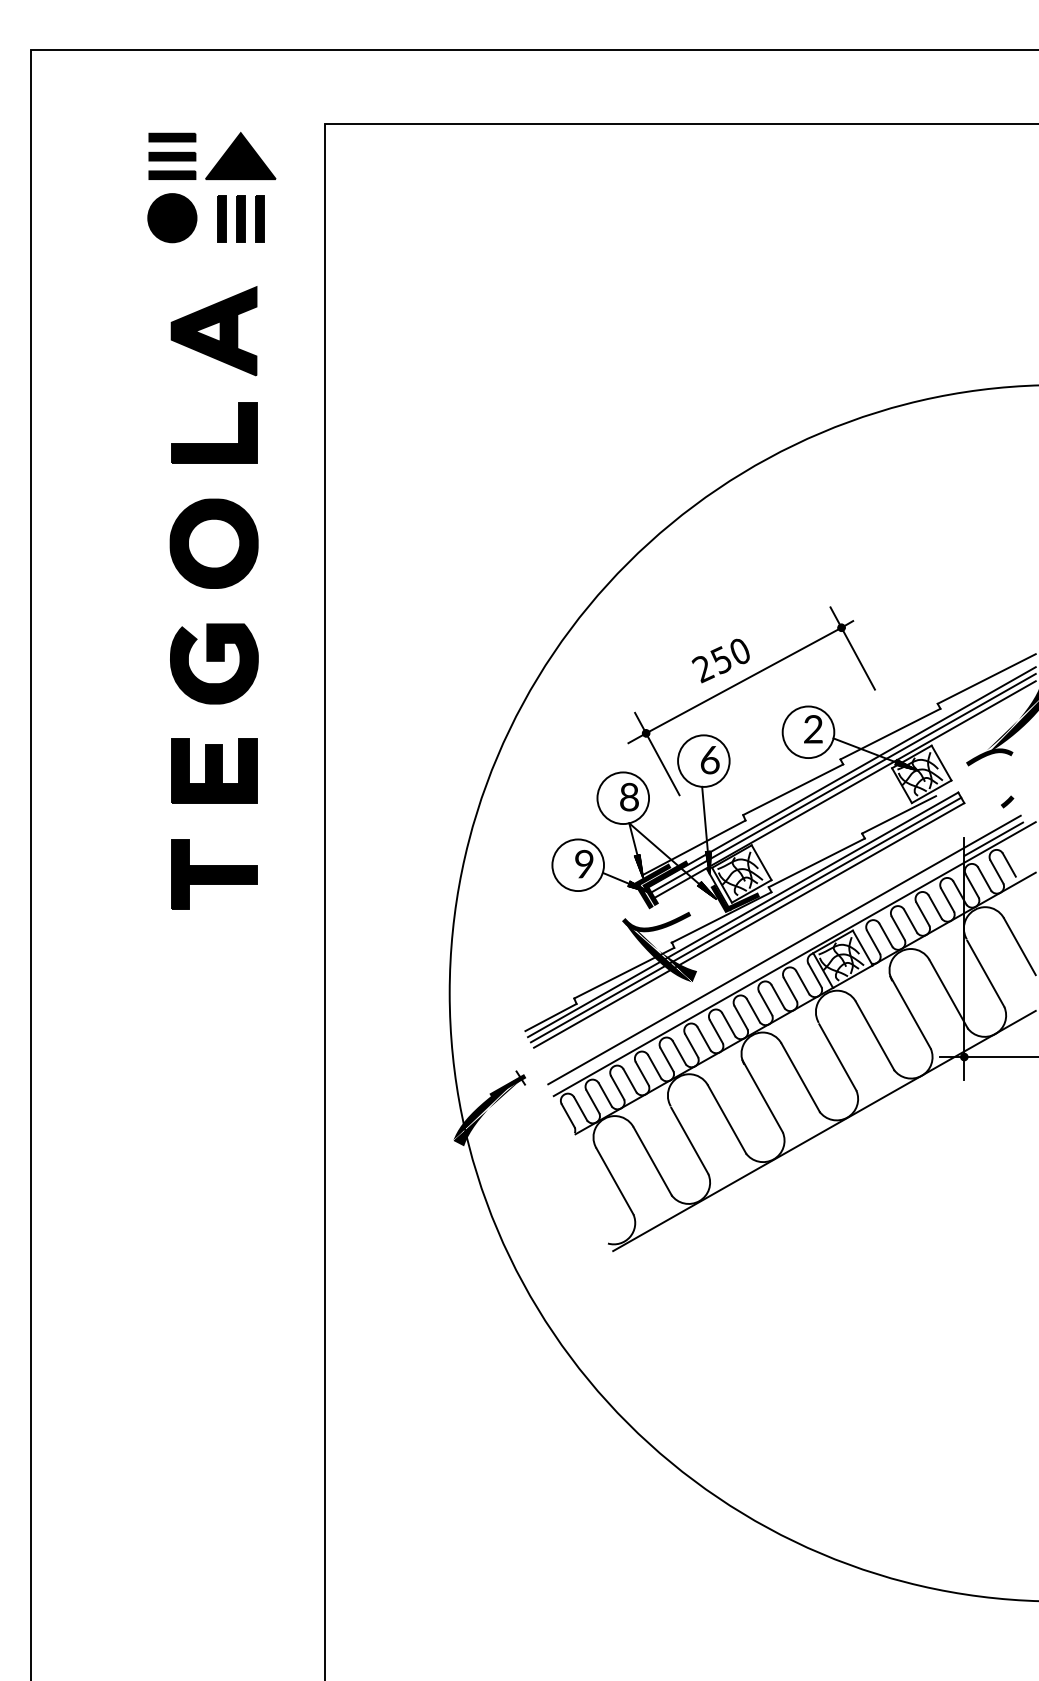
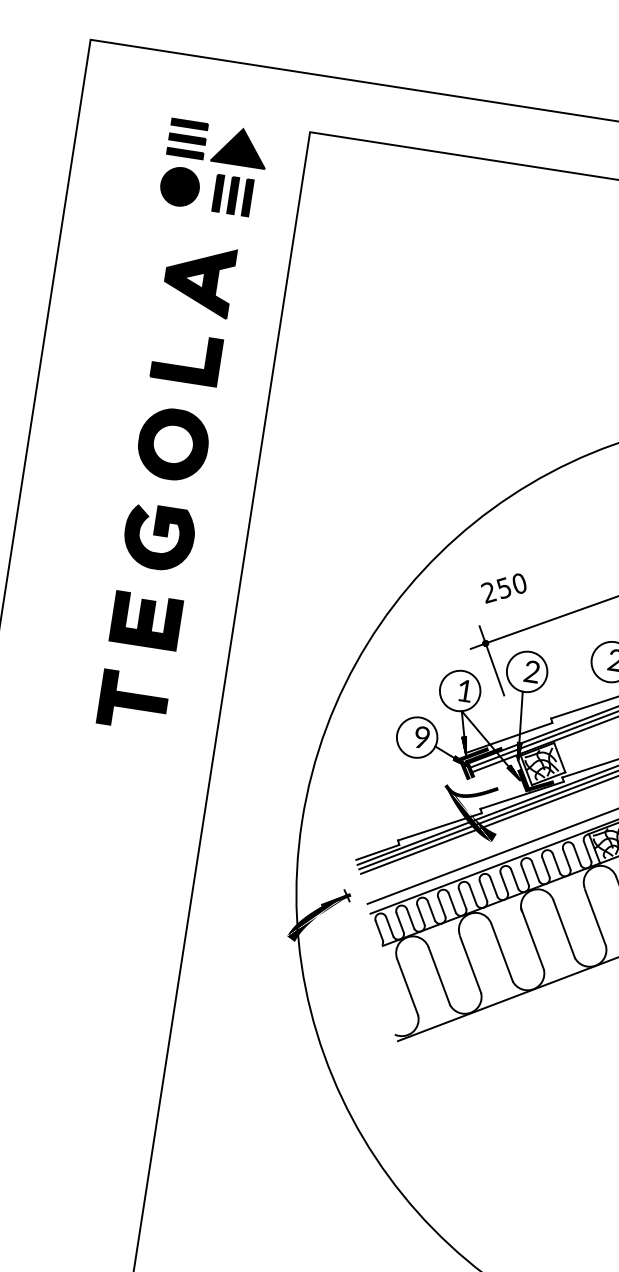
text: (720, 660) -> (503, 588), moved
text: (709, 759) -> (531, 671), 6 -> 2
text: (629, 796) -> (465, 690), 8 -> 1

